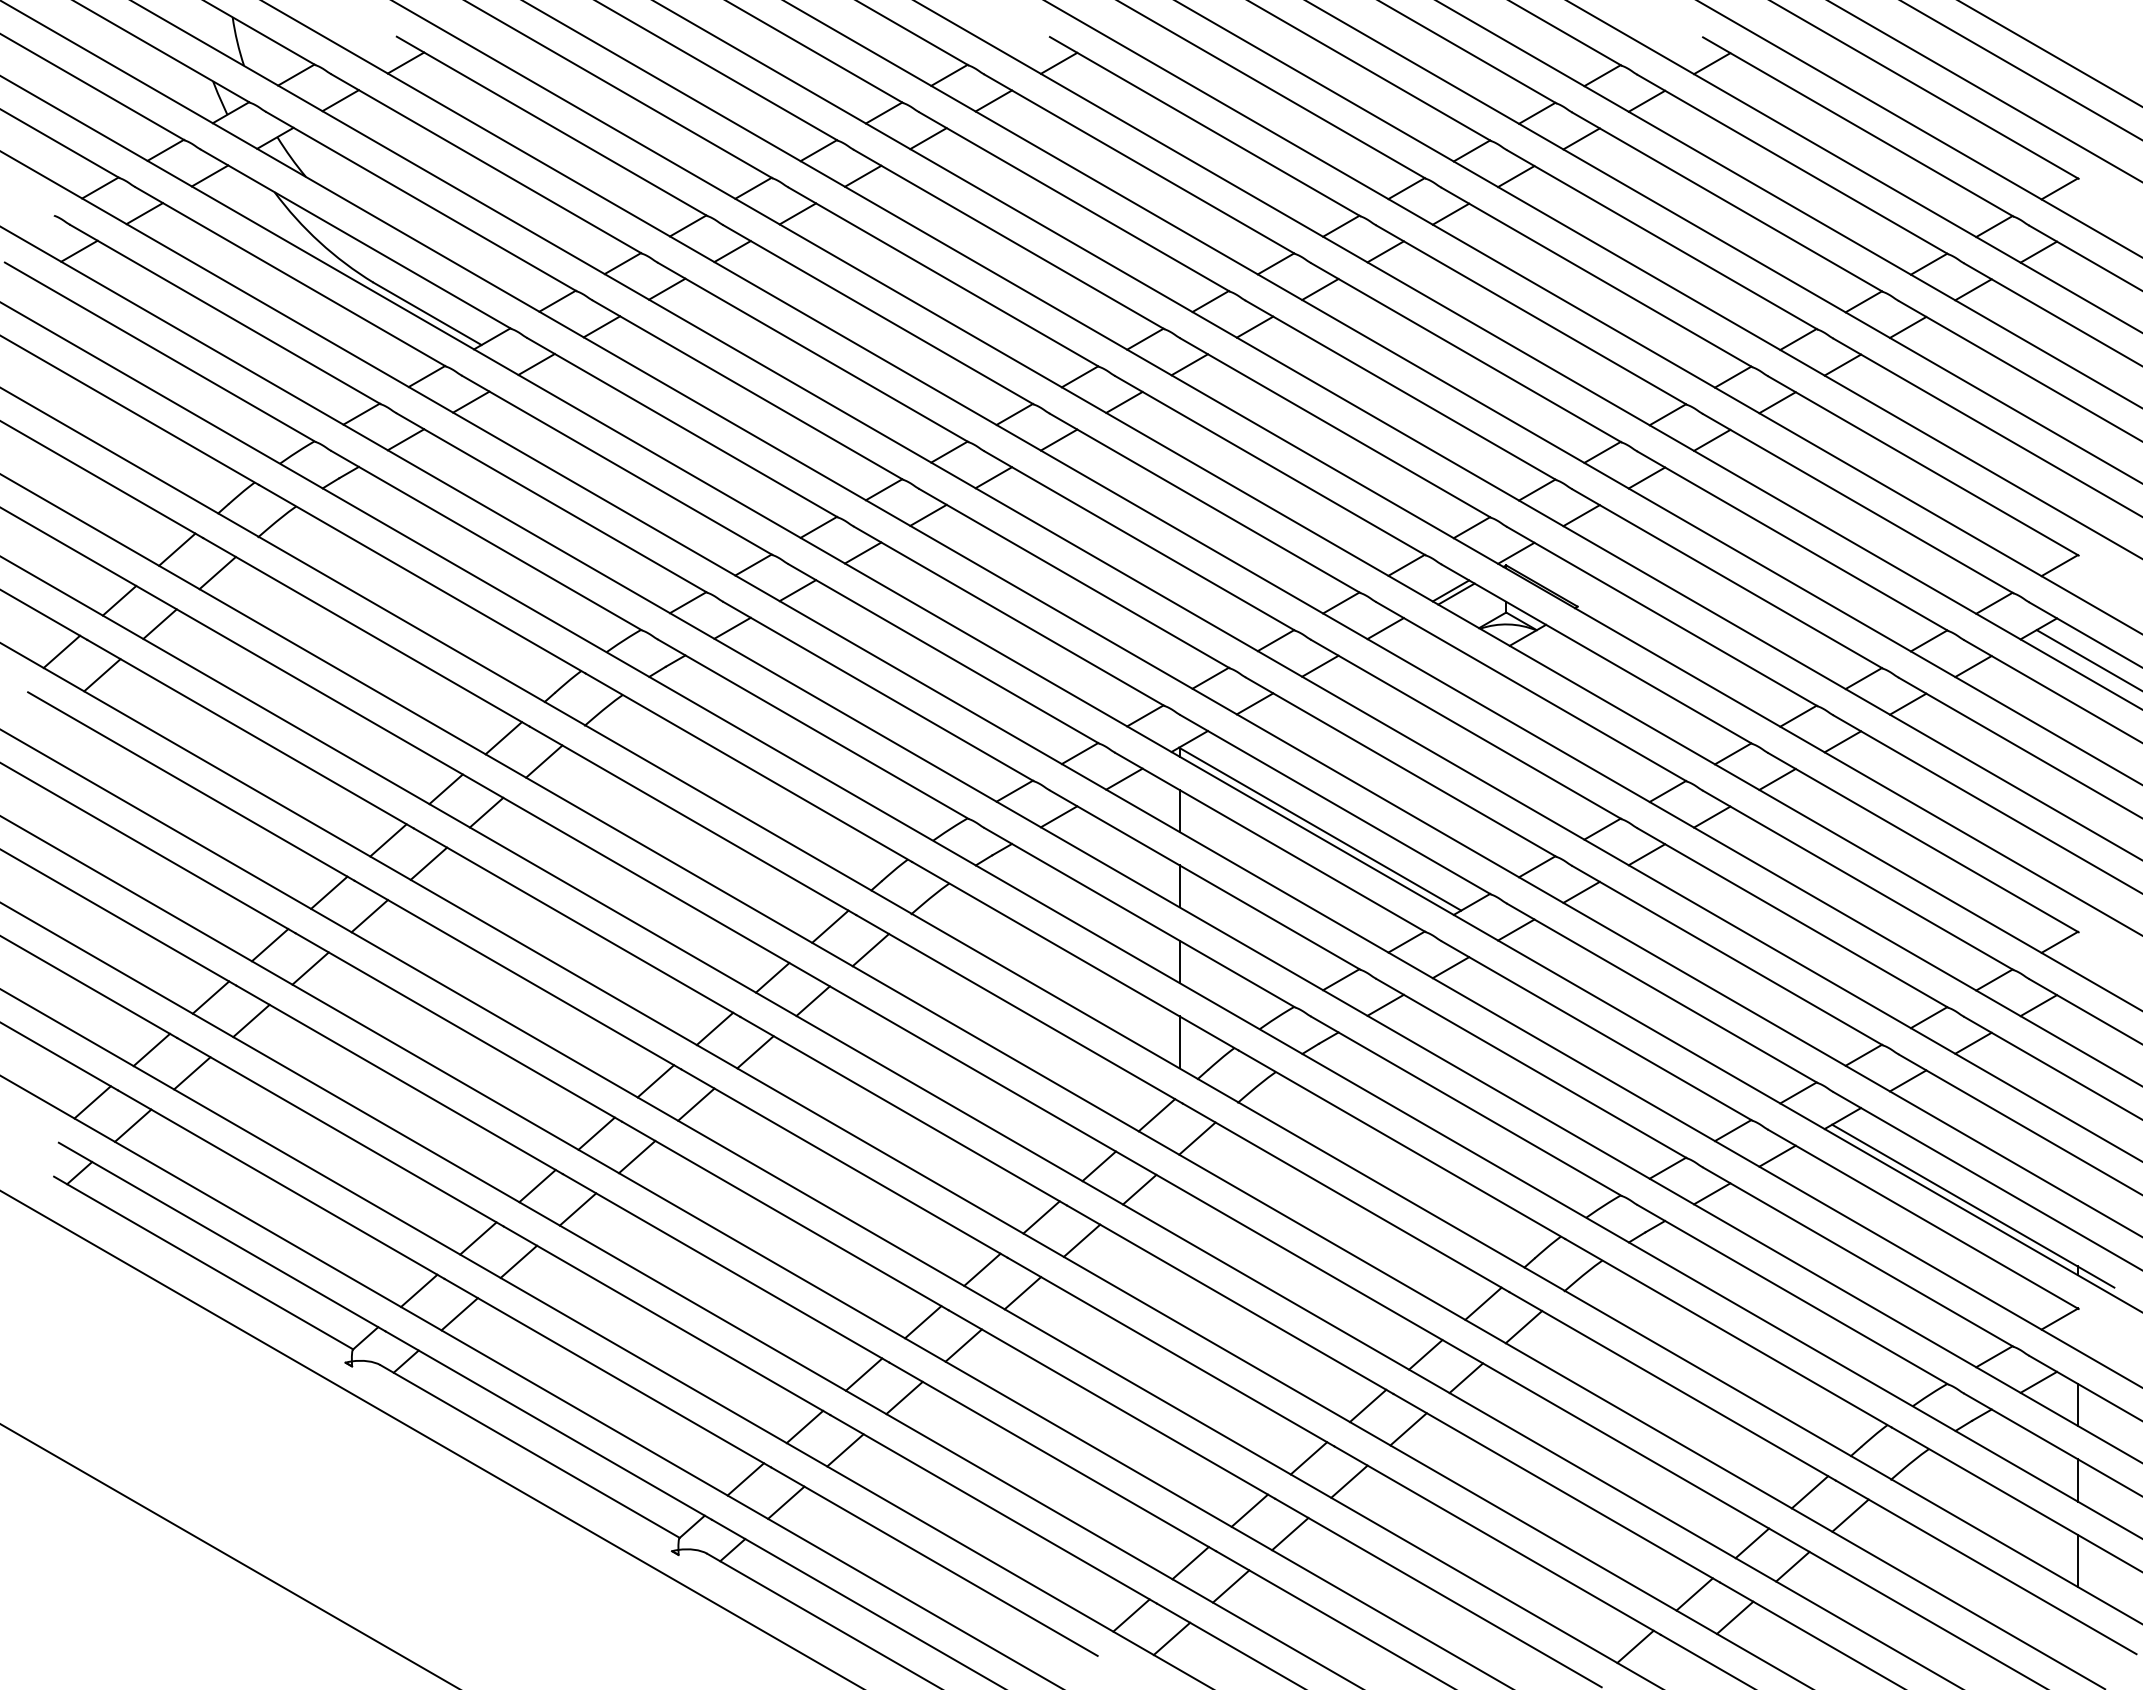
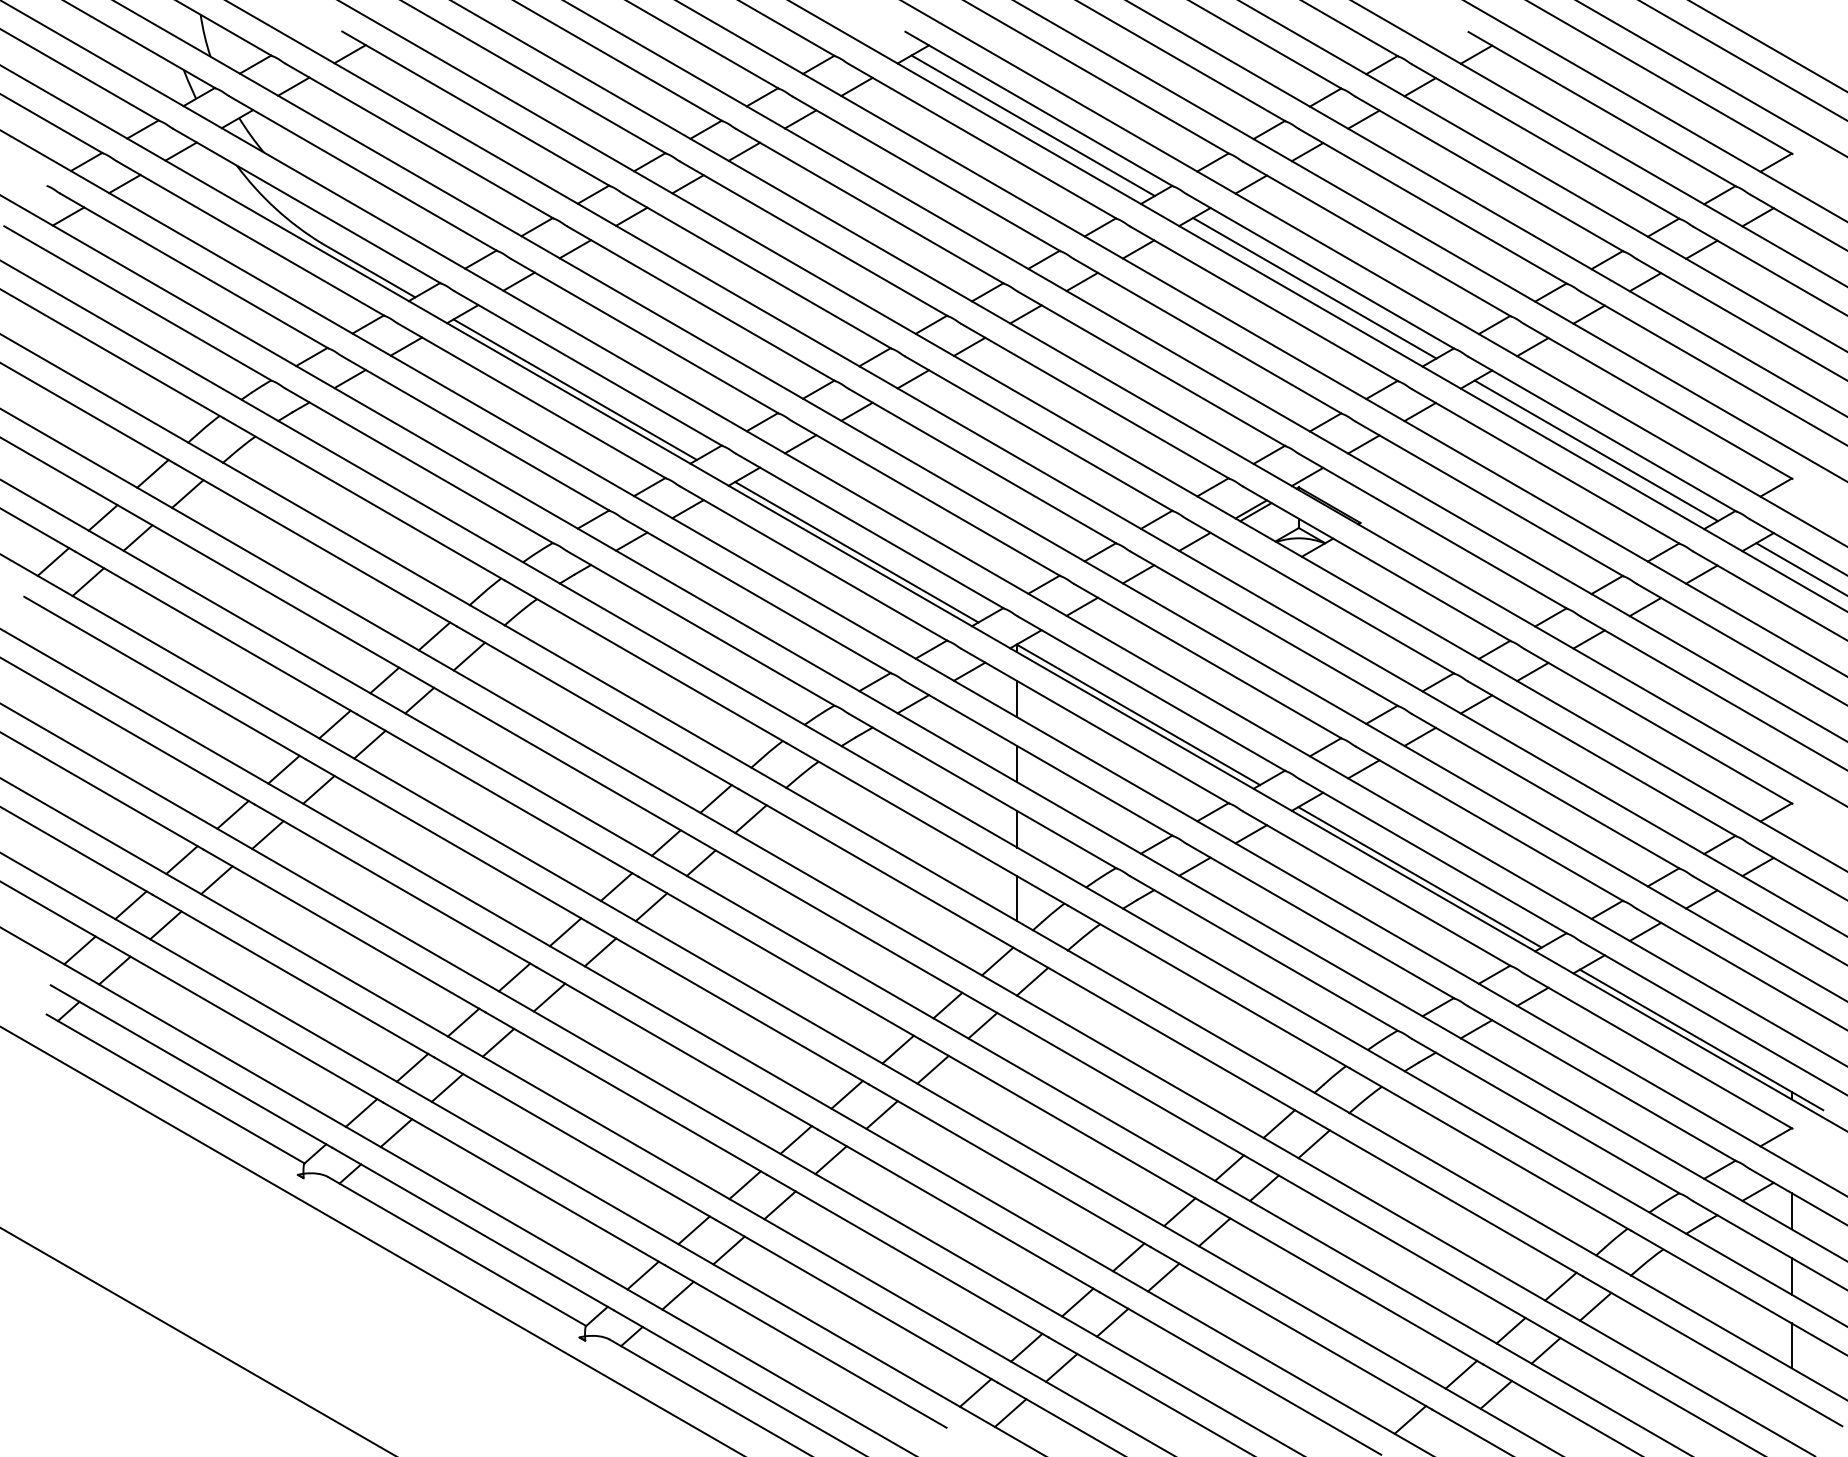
line: (1198, 145) -> (1033, 125), added
line: (1524, 334) -> (1314, 288), added
line: (666, 451) -> (574, 389), added
line: (1851, 522) -> (1596, 450), added
line: (993, 640) -> (856, 552), added
line: (1646, 1017) -> (1419, 877), added

